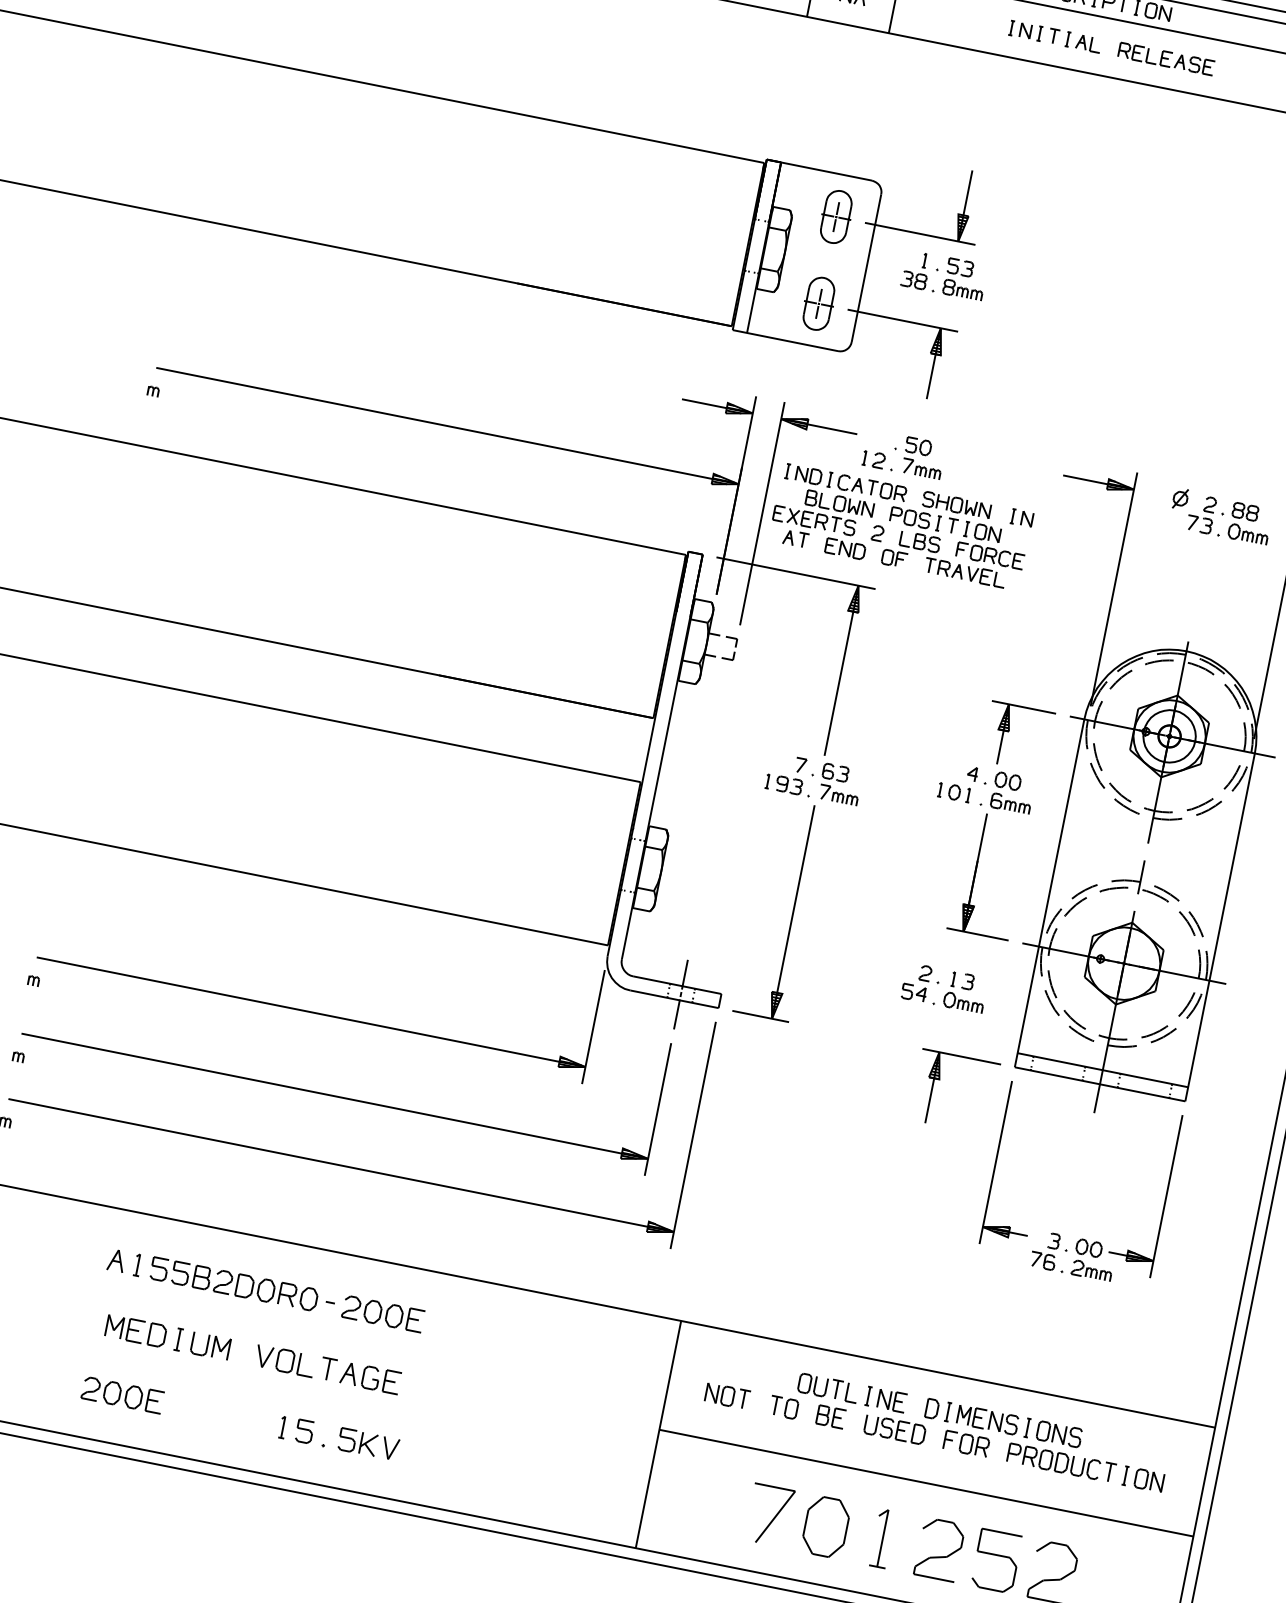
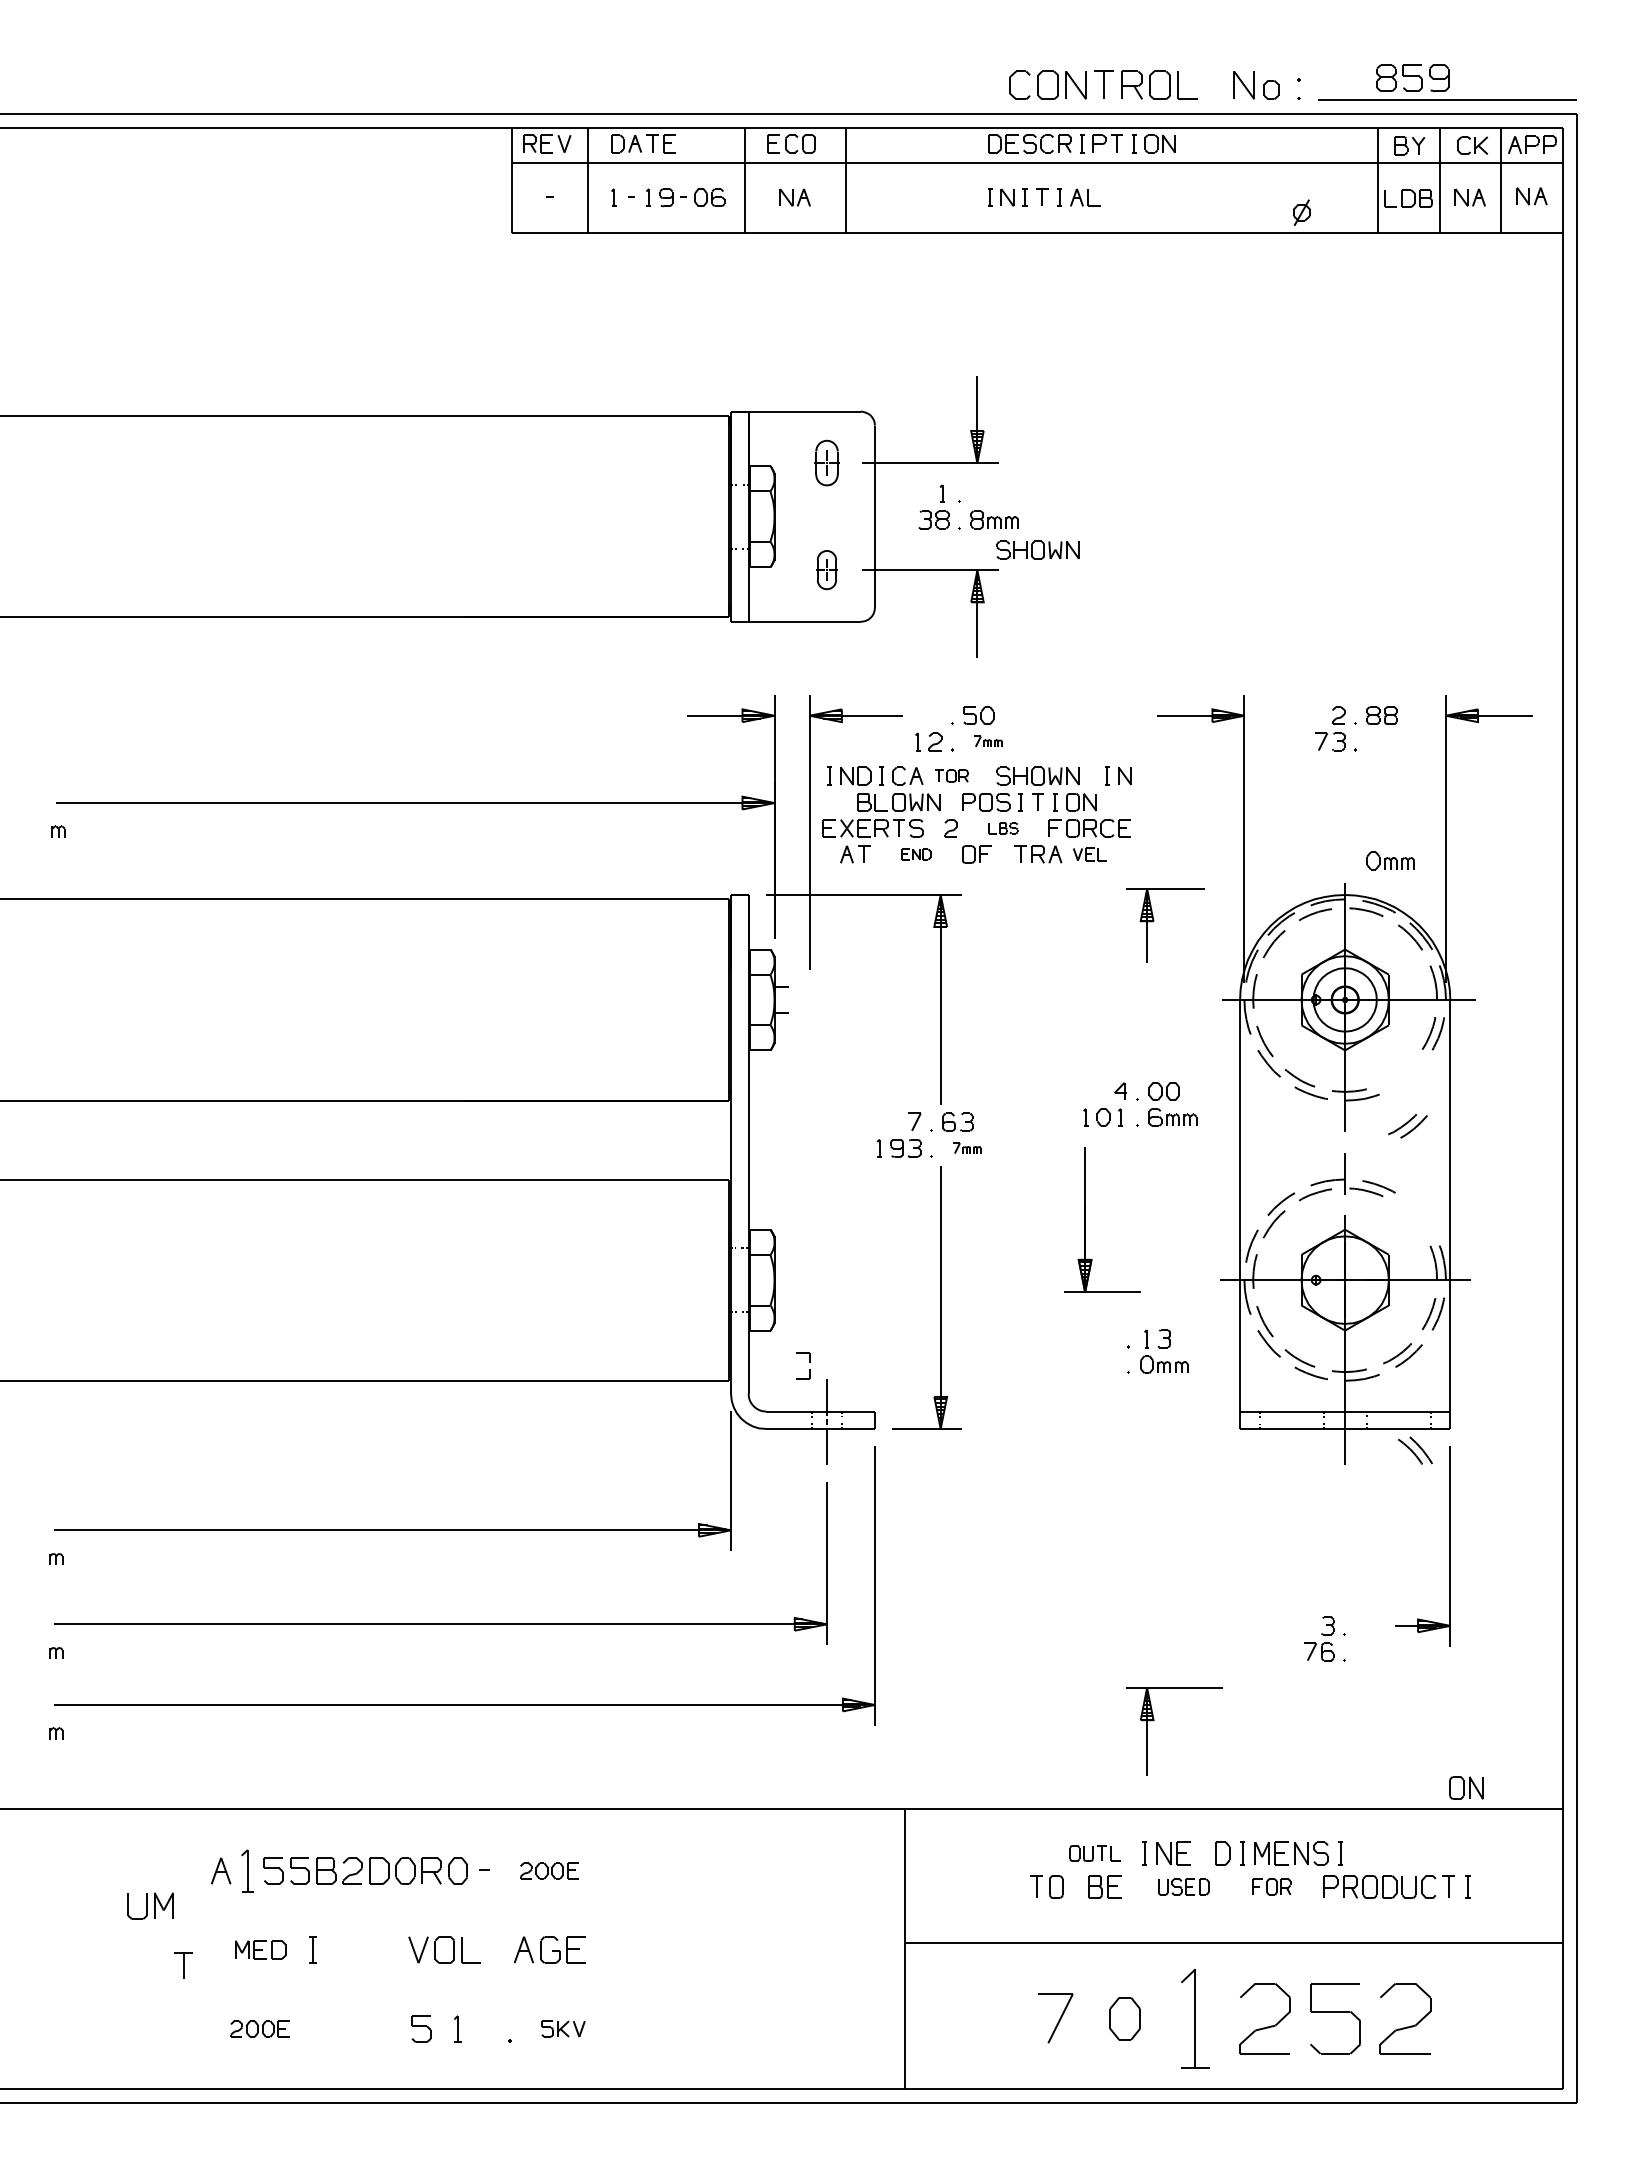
part: (1166, 58) -> (1180, 197), removed
part: (836, 216) -> (826, 462), size x0.7
part: (959, 267) -> (985, 493), removed
part: (818, 303) -> (826, 569), size x0.6
part: (993, 321) -> (1037, 549), added
part: (921, 468) -> (987, 741), size x0.6
part: (886, 490) -> (951, 775), size x0.7
part: (1180, 498) -> (1301, 212), moved
part: (1248, 534) -> (1390, 860), moved
part: (920, 541) -> (1003, 828), size x0.6
part: (845, 548) -> (916, 854), size x0.6
part: (985, 576) -> (1089, 854), size x0.7
part: (735, 646) -> (809, 1362), moved
part: (1009, 731) -> (1154, 920), moved
part: (838, 795) -> (966, 1148), size x0.6
part: (1203, 806) -> (1407, 1126), moved
part: (975, 872) -> (1085, 1219), moved
part: (1191, 923) -> (1415, 1450), moved
part: (916, 982) -> (1103, 1351), removed
part: (940, 1079) -> (1154, 1720), moved
part: (996, 1162) -> (1240, 1546), removed
part: (1093, 1259) -> (1379, 1638), removed
part: (137, 1264) -> (246, 1870), size x1.6
part: (383, 1313) -> (549, 1870), size x0.6
part: (135, 1330) -> (260, 1949), size x0.7
part: (210, 1345) -> (150, 1905), moved
part: (328, 1369) -> (183, 1965), moved
part: (827, 1388) -> (1094, 1853), size x0.7
part: (122, 1394) -> (259, 2028), size x0.6
part: (726, 1395) -> (976, 1886), removed
part: (894, 1429) -> (1183, 1886), size x0.7
part: (304, 1431) -> (421, 2028), moved
part: (1059, 1434) -> (1379, 1853), removed
part: (368, 1443) -> (563, 2028), size x0.6
part: (966, 1443) -> (1271, 1886), size x0.7
part: (1149, 1480) -> (1466, 1787), moved
part: (769, 1515) -> (1055, 2018), size x0.7
part: (825, 1526) -> (1124, 2018), size x0.6
part: (882, 1538) -> (1194, 2018), size x1.4

